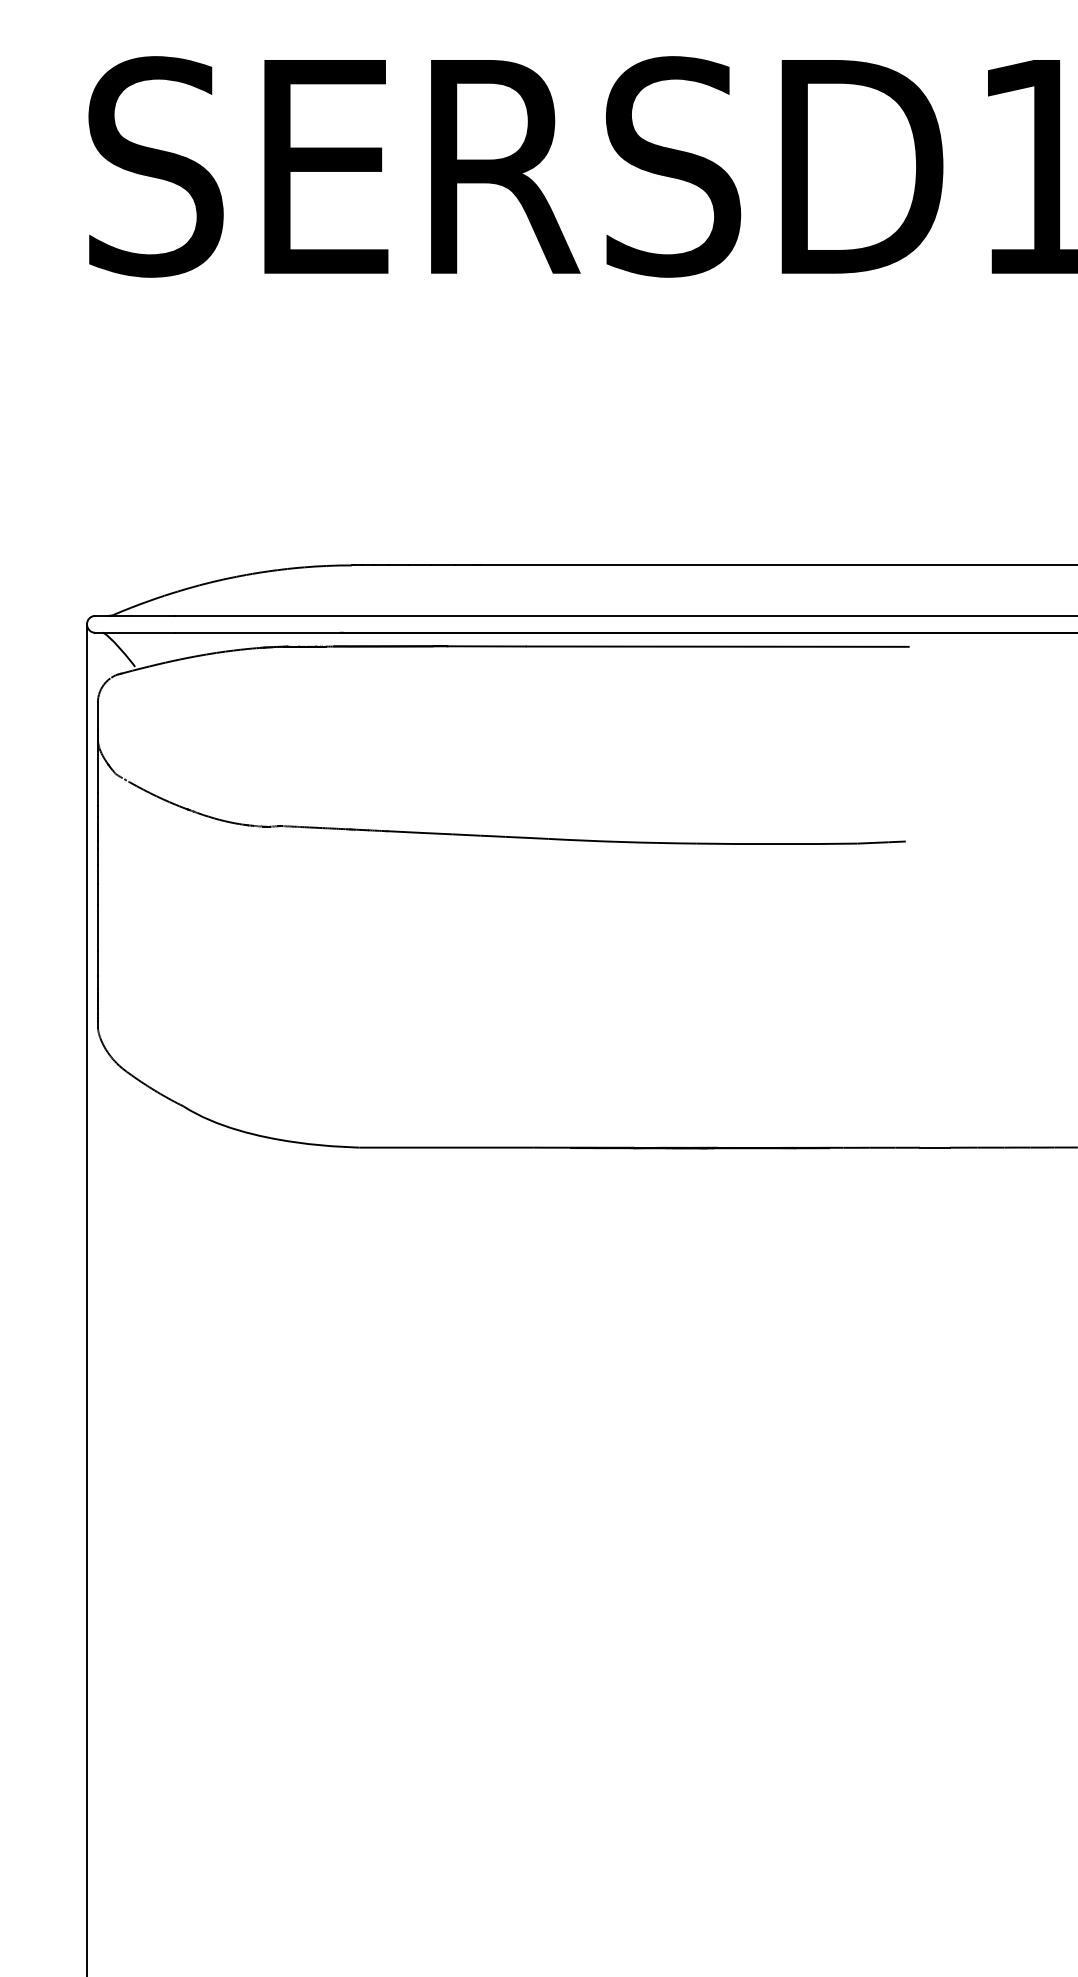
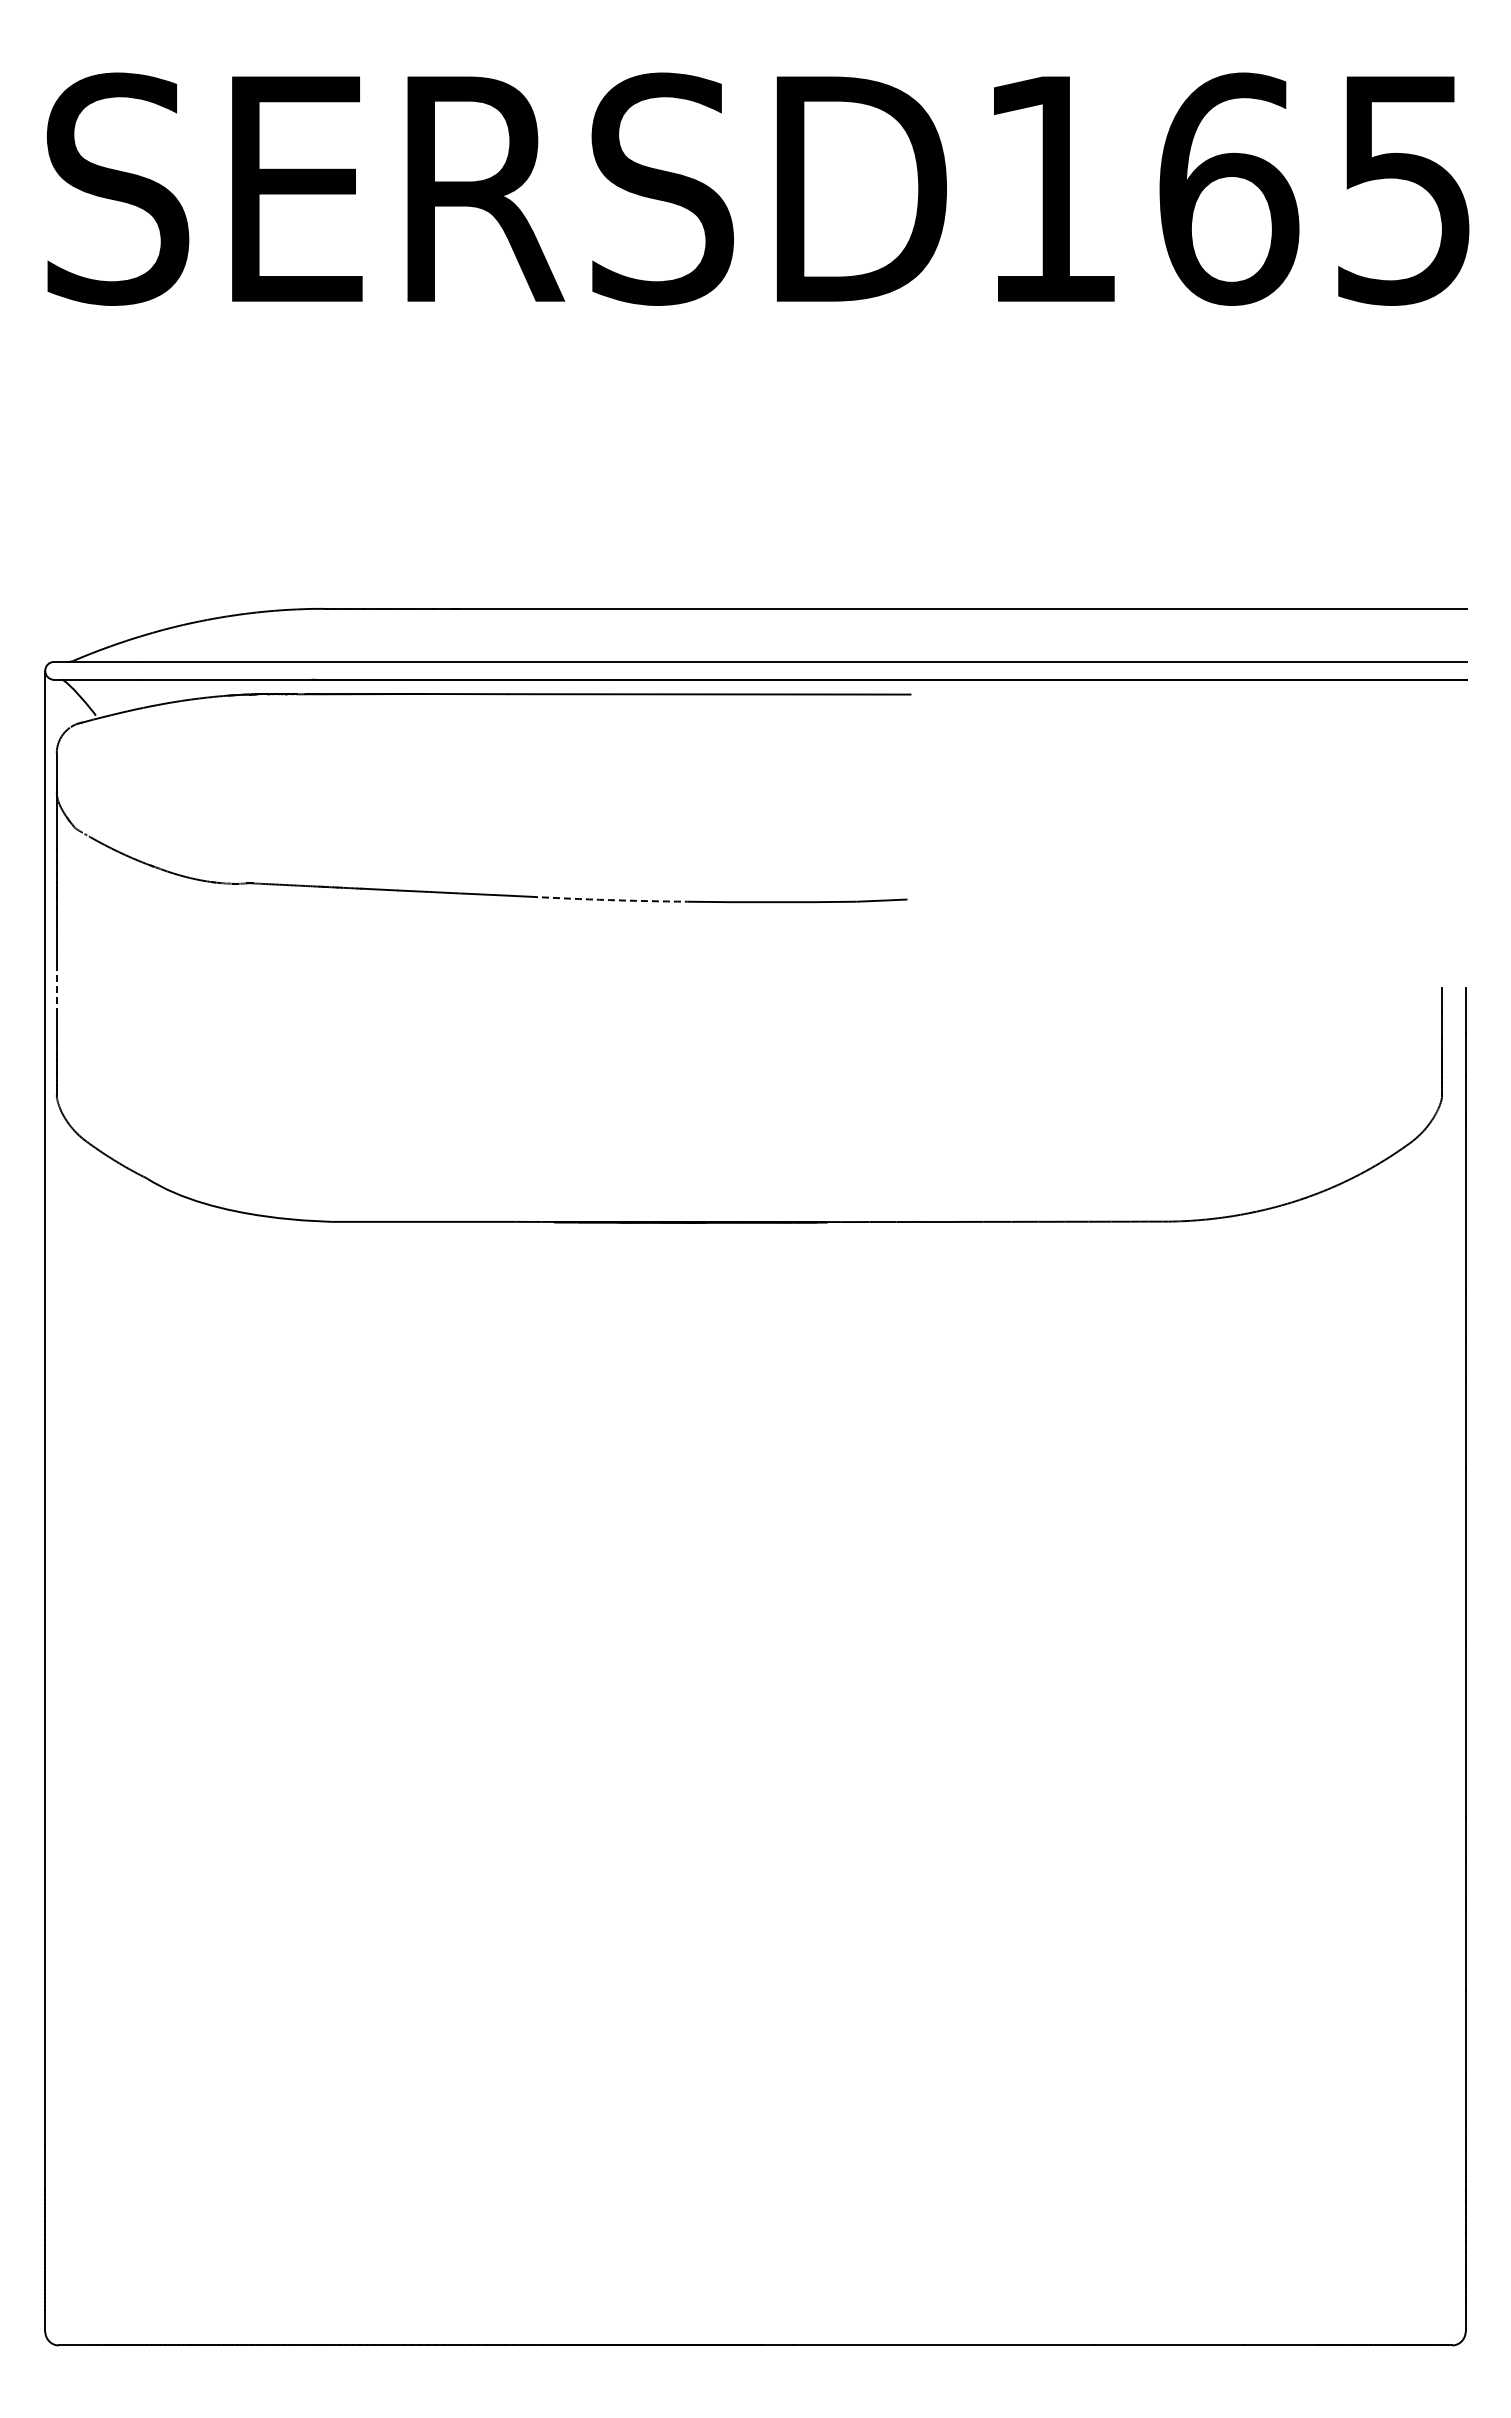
arc: (622, 842) -> (609, 900), solid -> dashed
line: (97, 927) -> (56, 990), solid -> dashed

